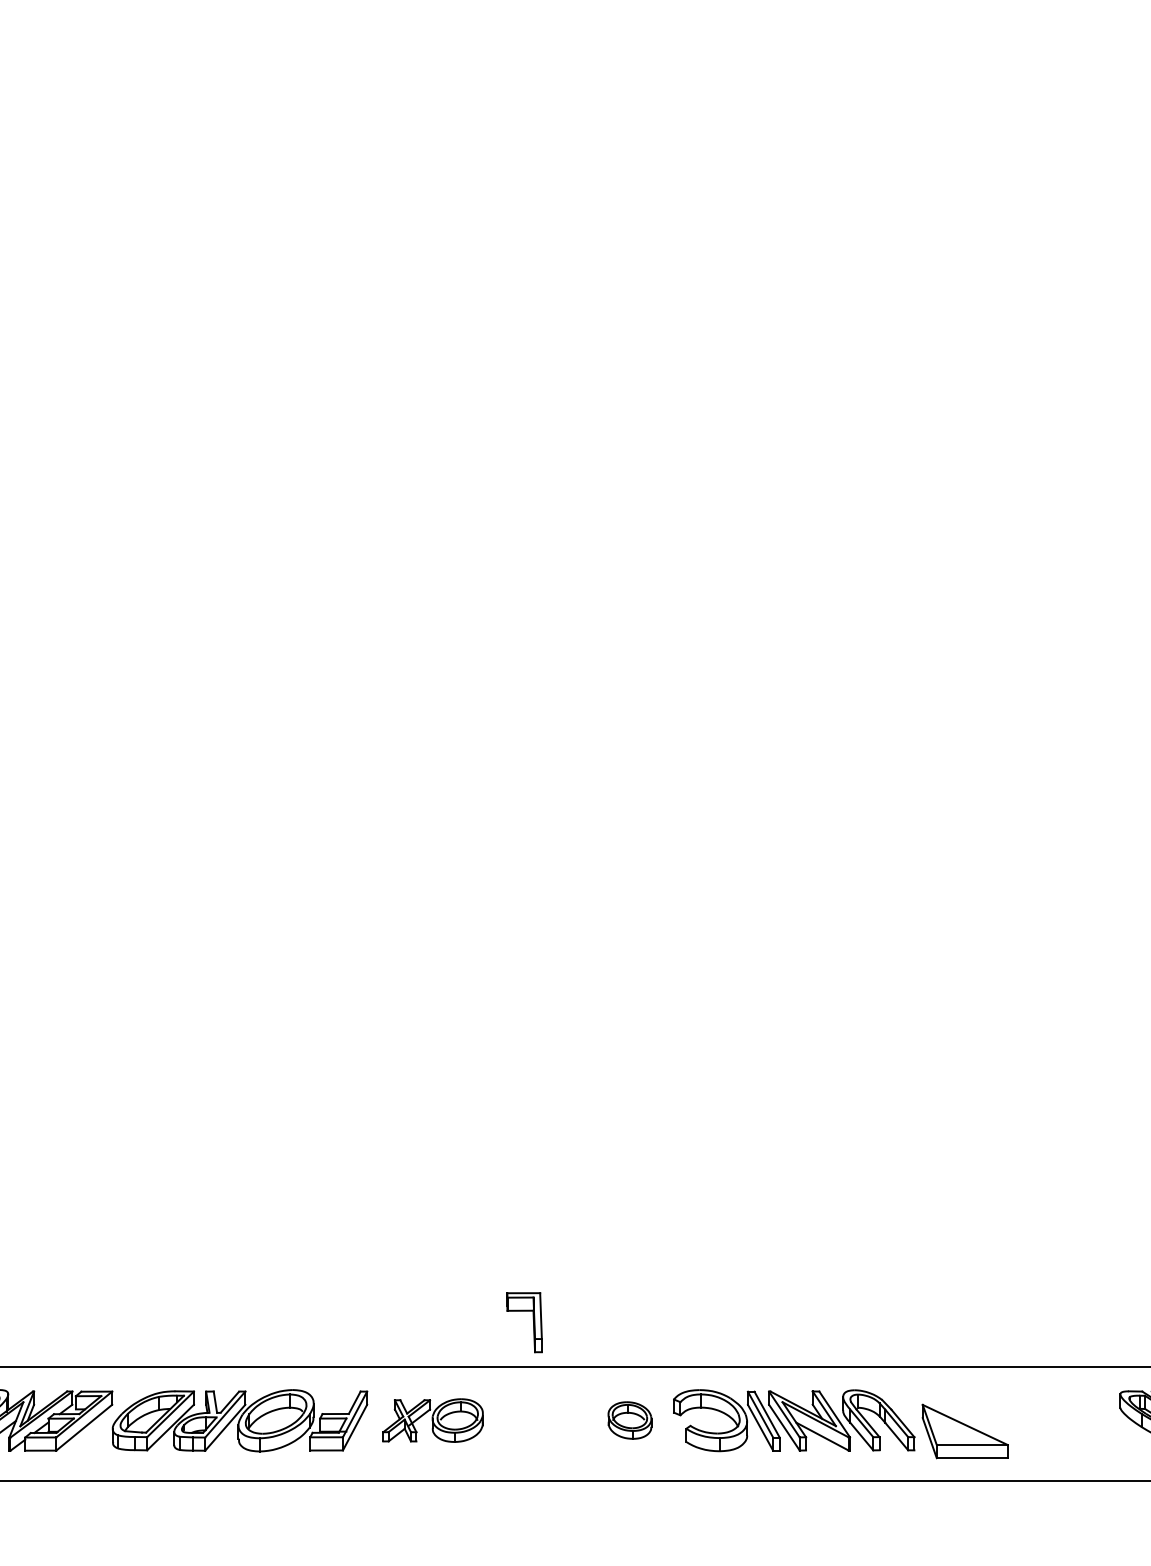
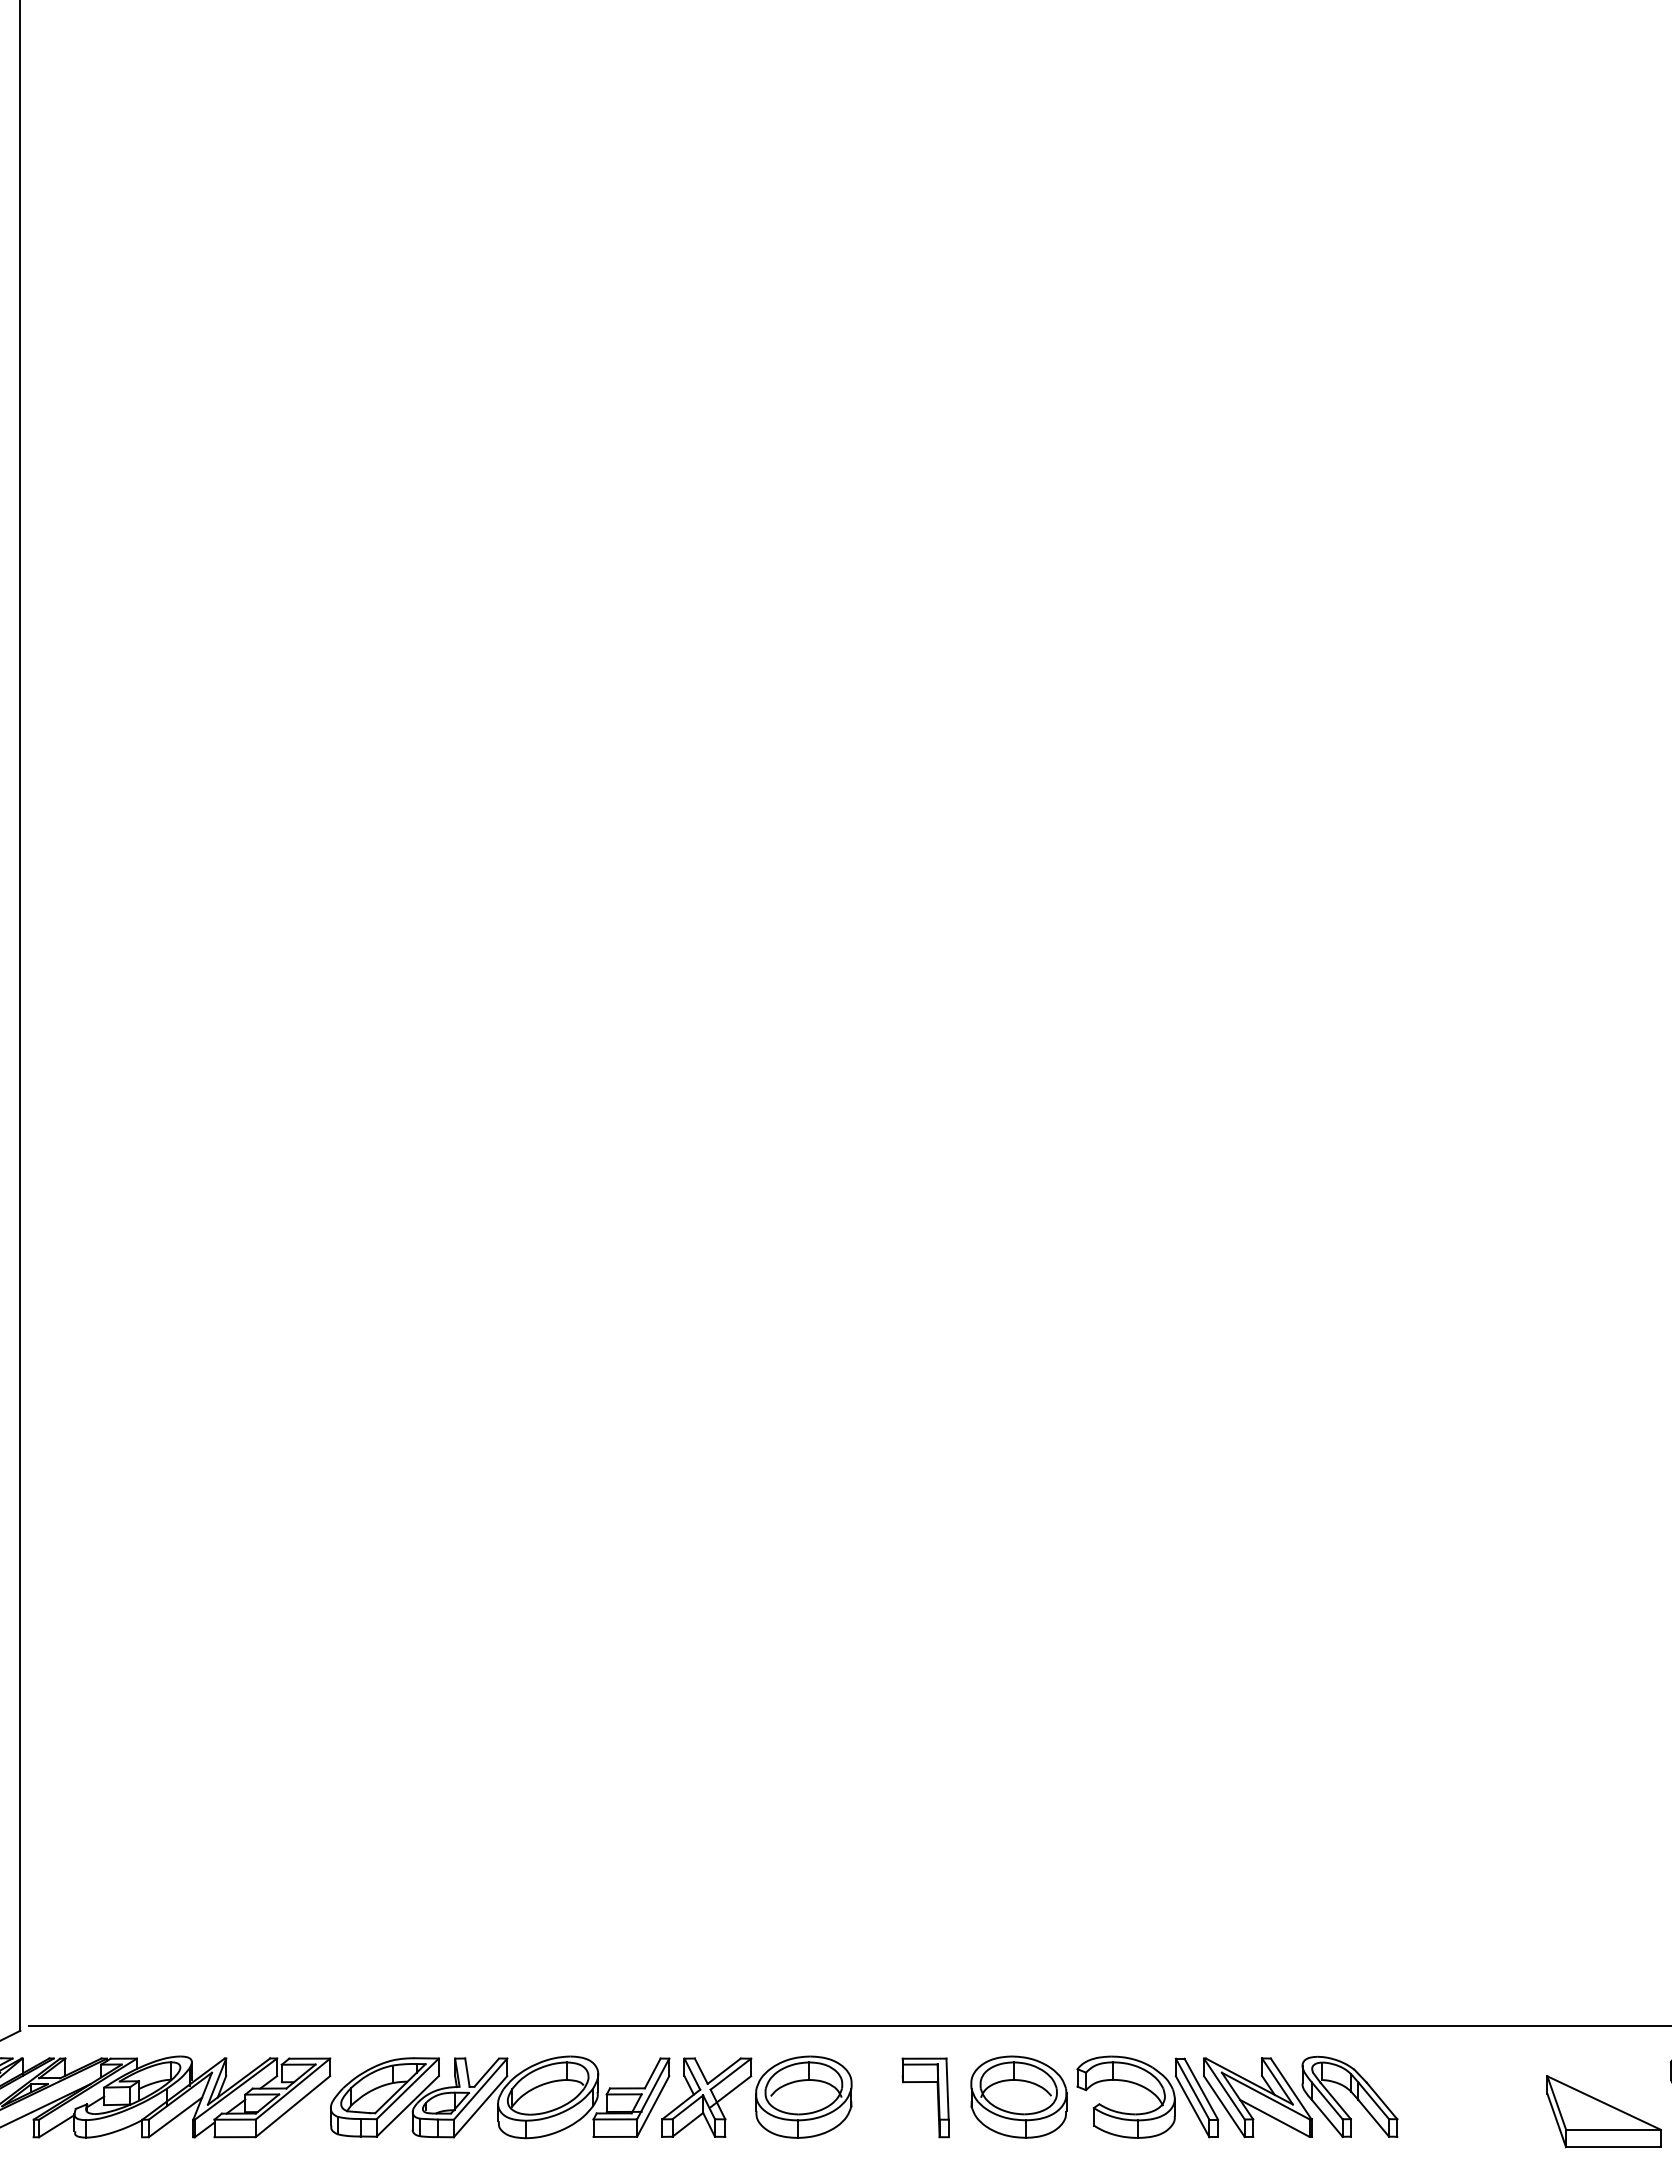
part: (533, 1322) -> (937, 2097), moved
part: (432, 1420) -> (756, 2096), size x1.43
part: (629, 1420) -> (1018, 2096), size x1.67
part: (964, 1431) -> (1603, 2111), moved

